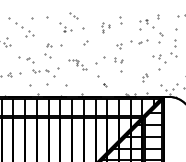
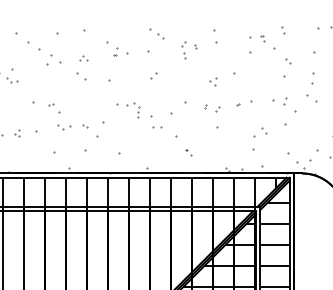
part: (73, 15) -> (156, 33), moved
part: (143, 41) -> (244, 102), moved
part: (48, 50) -> (83, 67), moved
part: (77, 64) -> (138, 115), size x1.43
part: (145, 77) -> (260, 138), size x1.67

